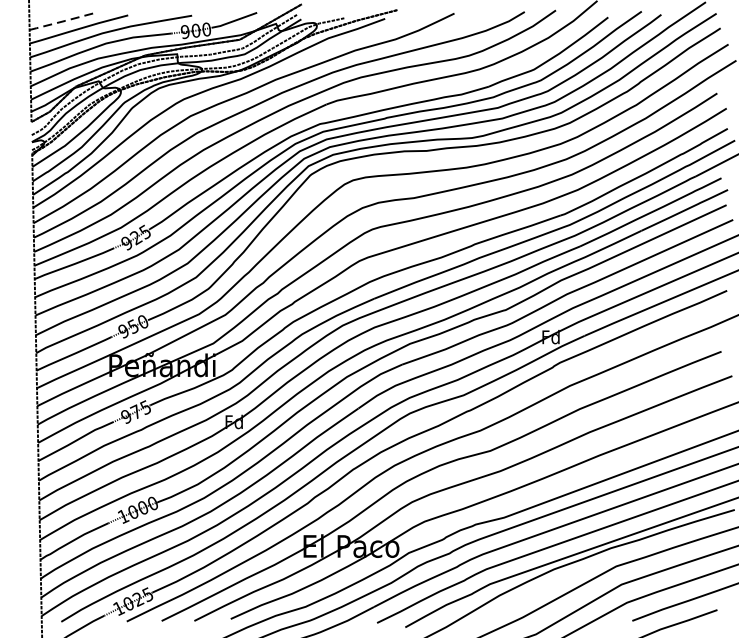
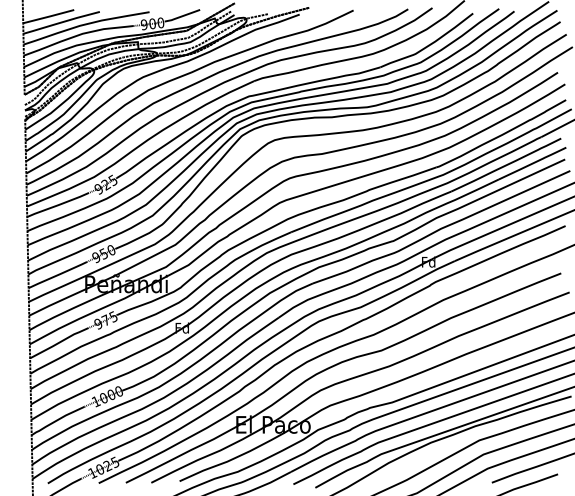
line: (62, 21) -> (48, 16), dashed -> solid

